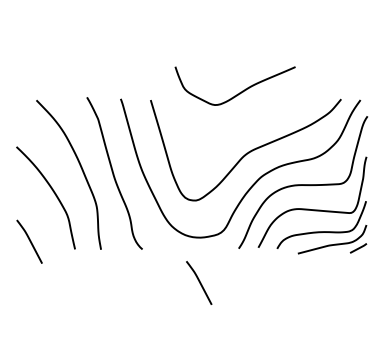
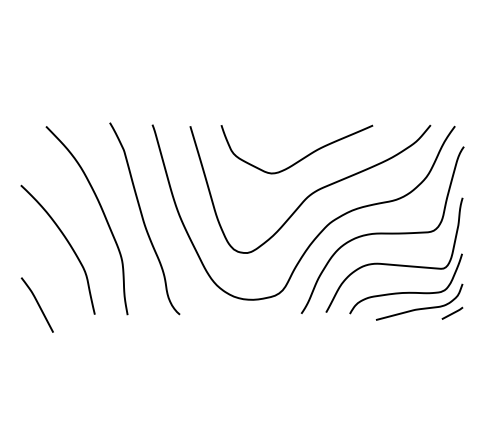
curve: (238, 93) -> (301, 158), moved
curve: (199, 282) -> (251, 356), removed

